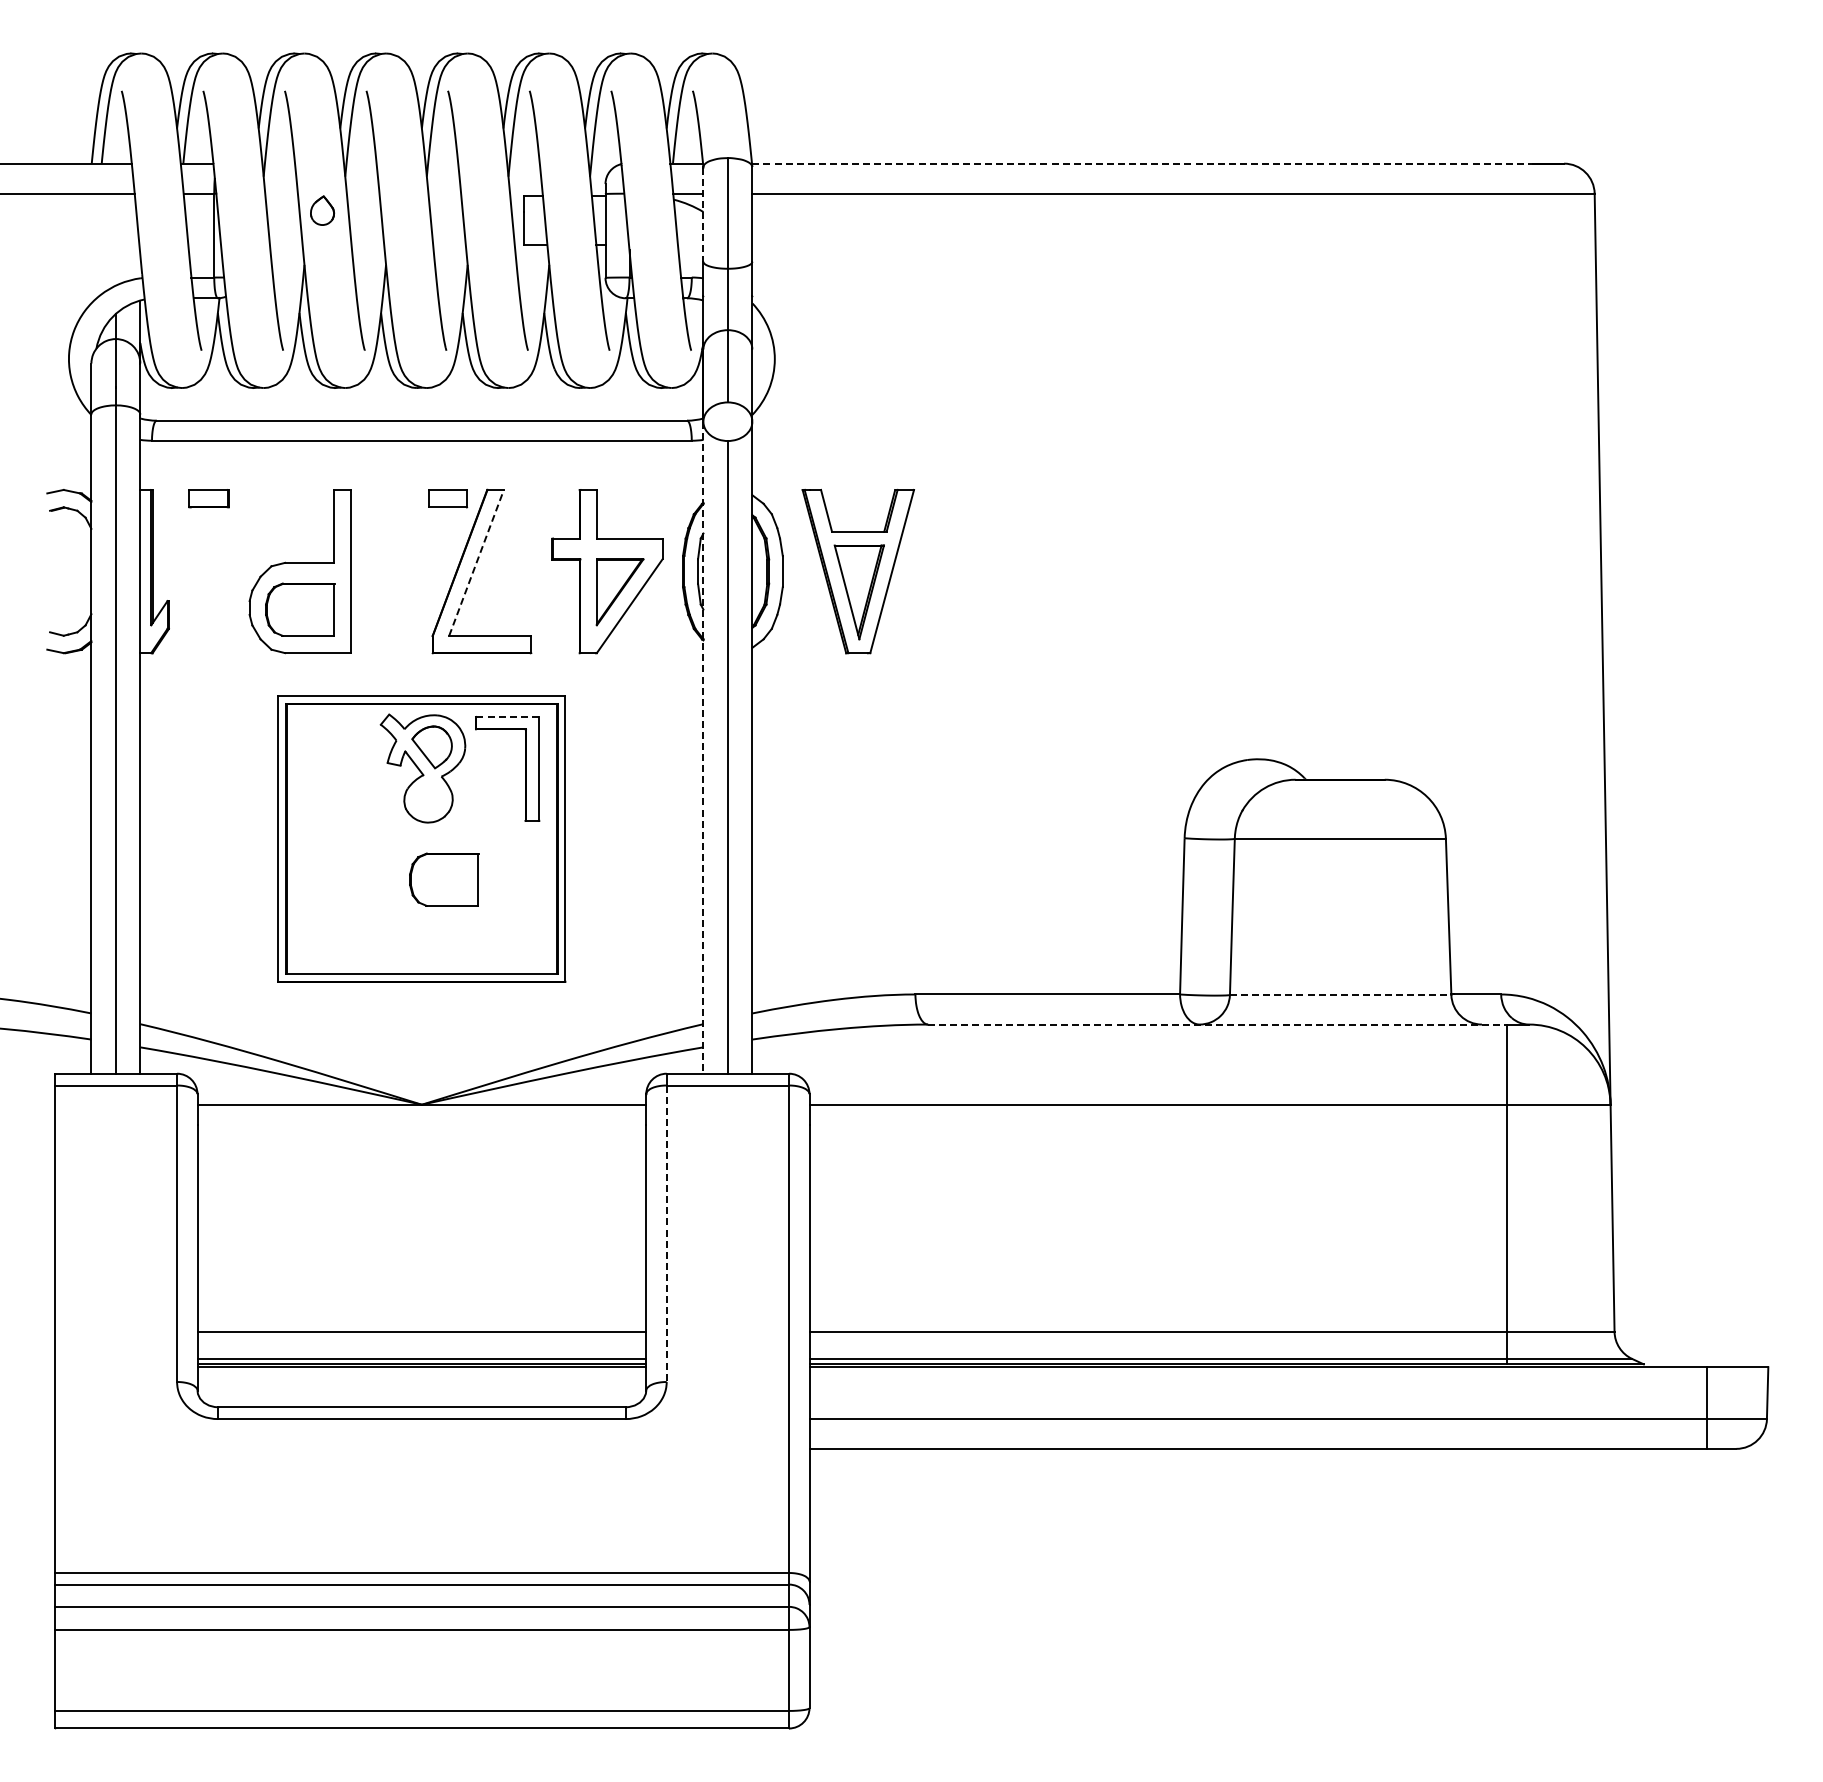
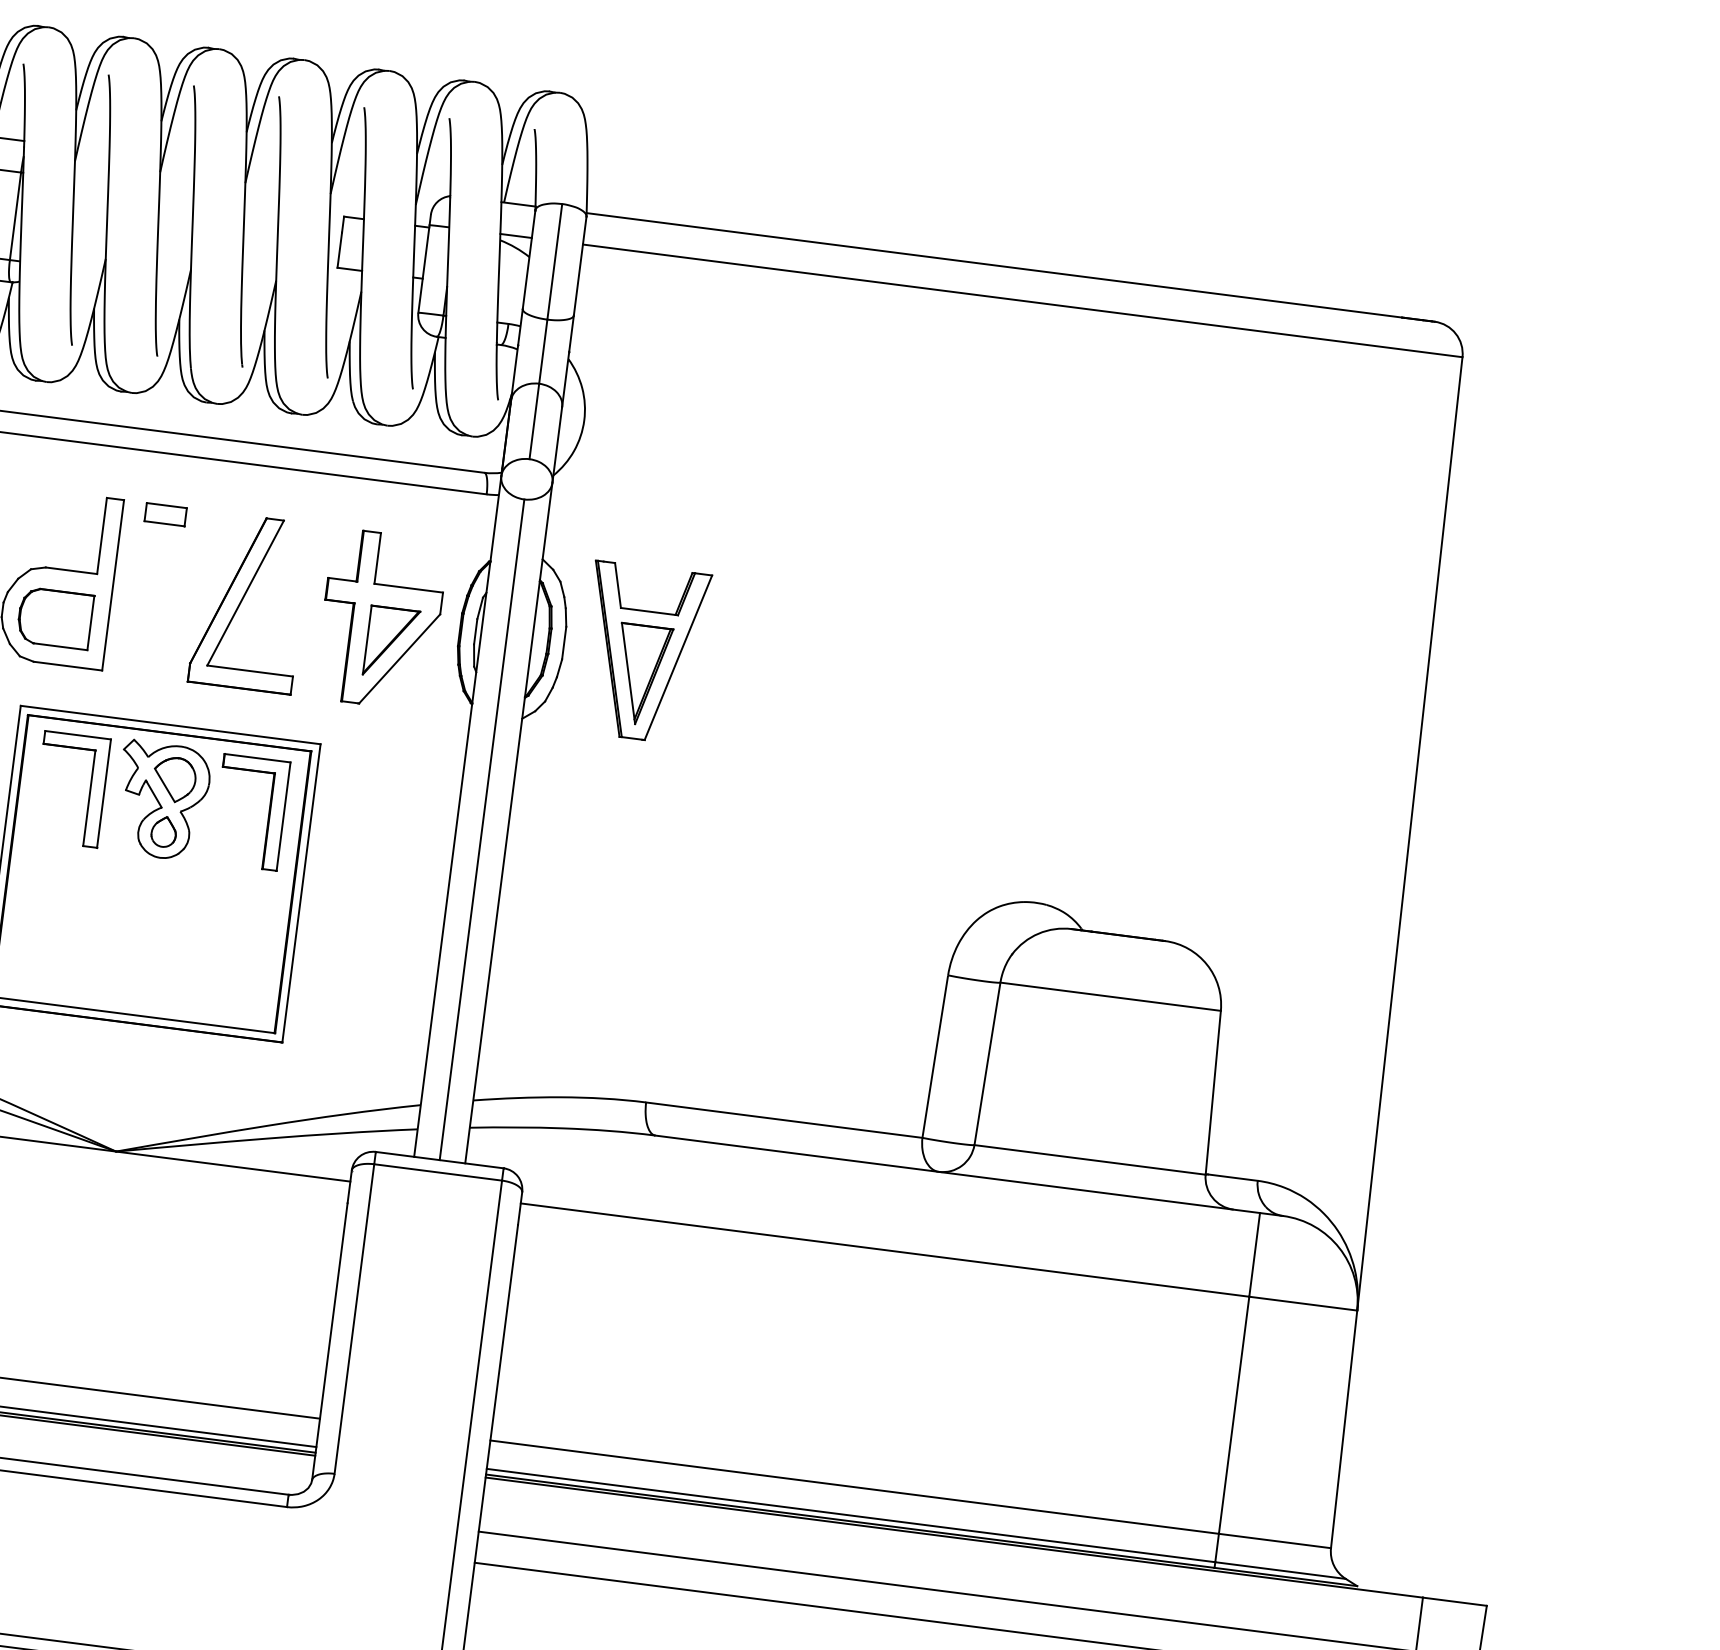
line: (1143, 163) -> (995, 265), dashed -> solid
part: (322, 210) -> (164, 831), moved
line: (703, 215) -> (529, 260), dashed -> solid
part: (447, 498) -> (165, 514), moved
line: (476, 562) -> (245, 592), dashed -> solid
line: (508, 717) -> (258, 758), dashed -> solid
line: (703, 747) -> (457, 816), dashed -> solid
part: (353, 768) -> (89, 791), added
part: (444, 879) -> (169, 919), removed
line: (1340, 995) -> (1089, 1160), dashed -> solid
line: (1217, 1024) -> (957, 1174), dashed -> solid
line: (666, 1234) -> (354, 1319), dashed -> solid

